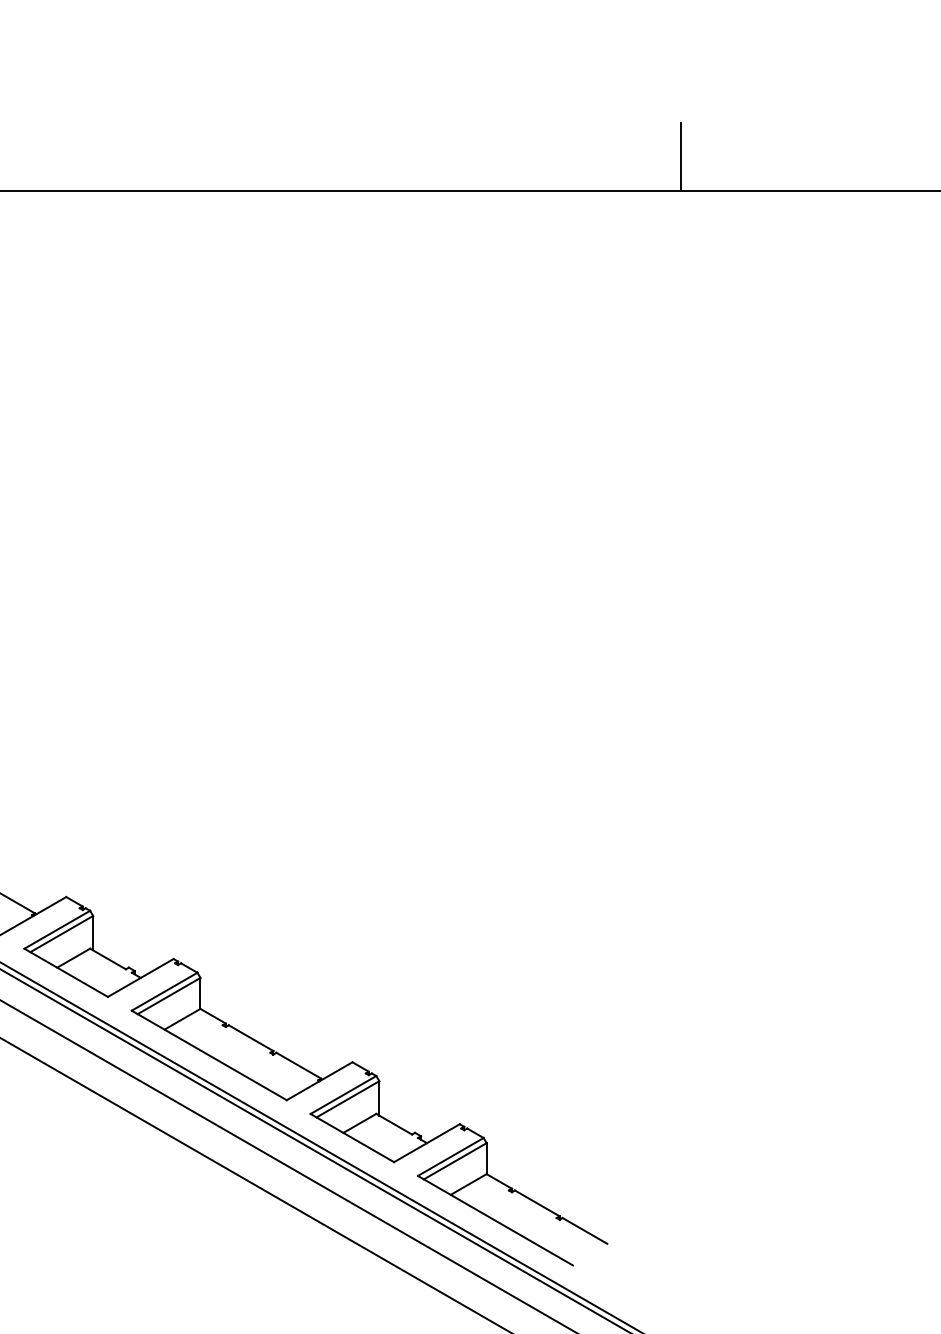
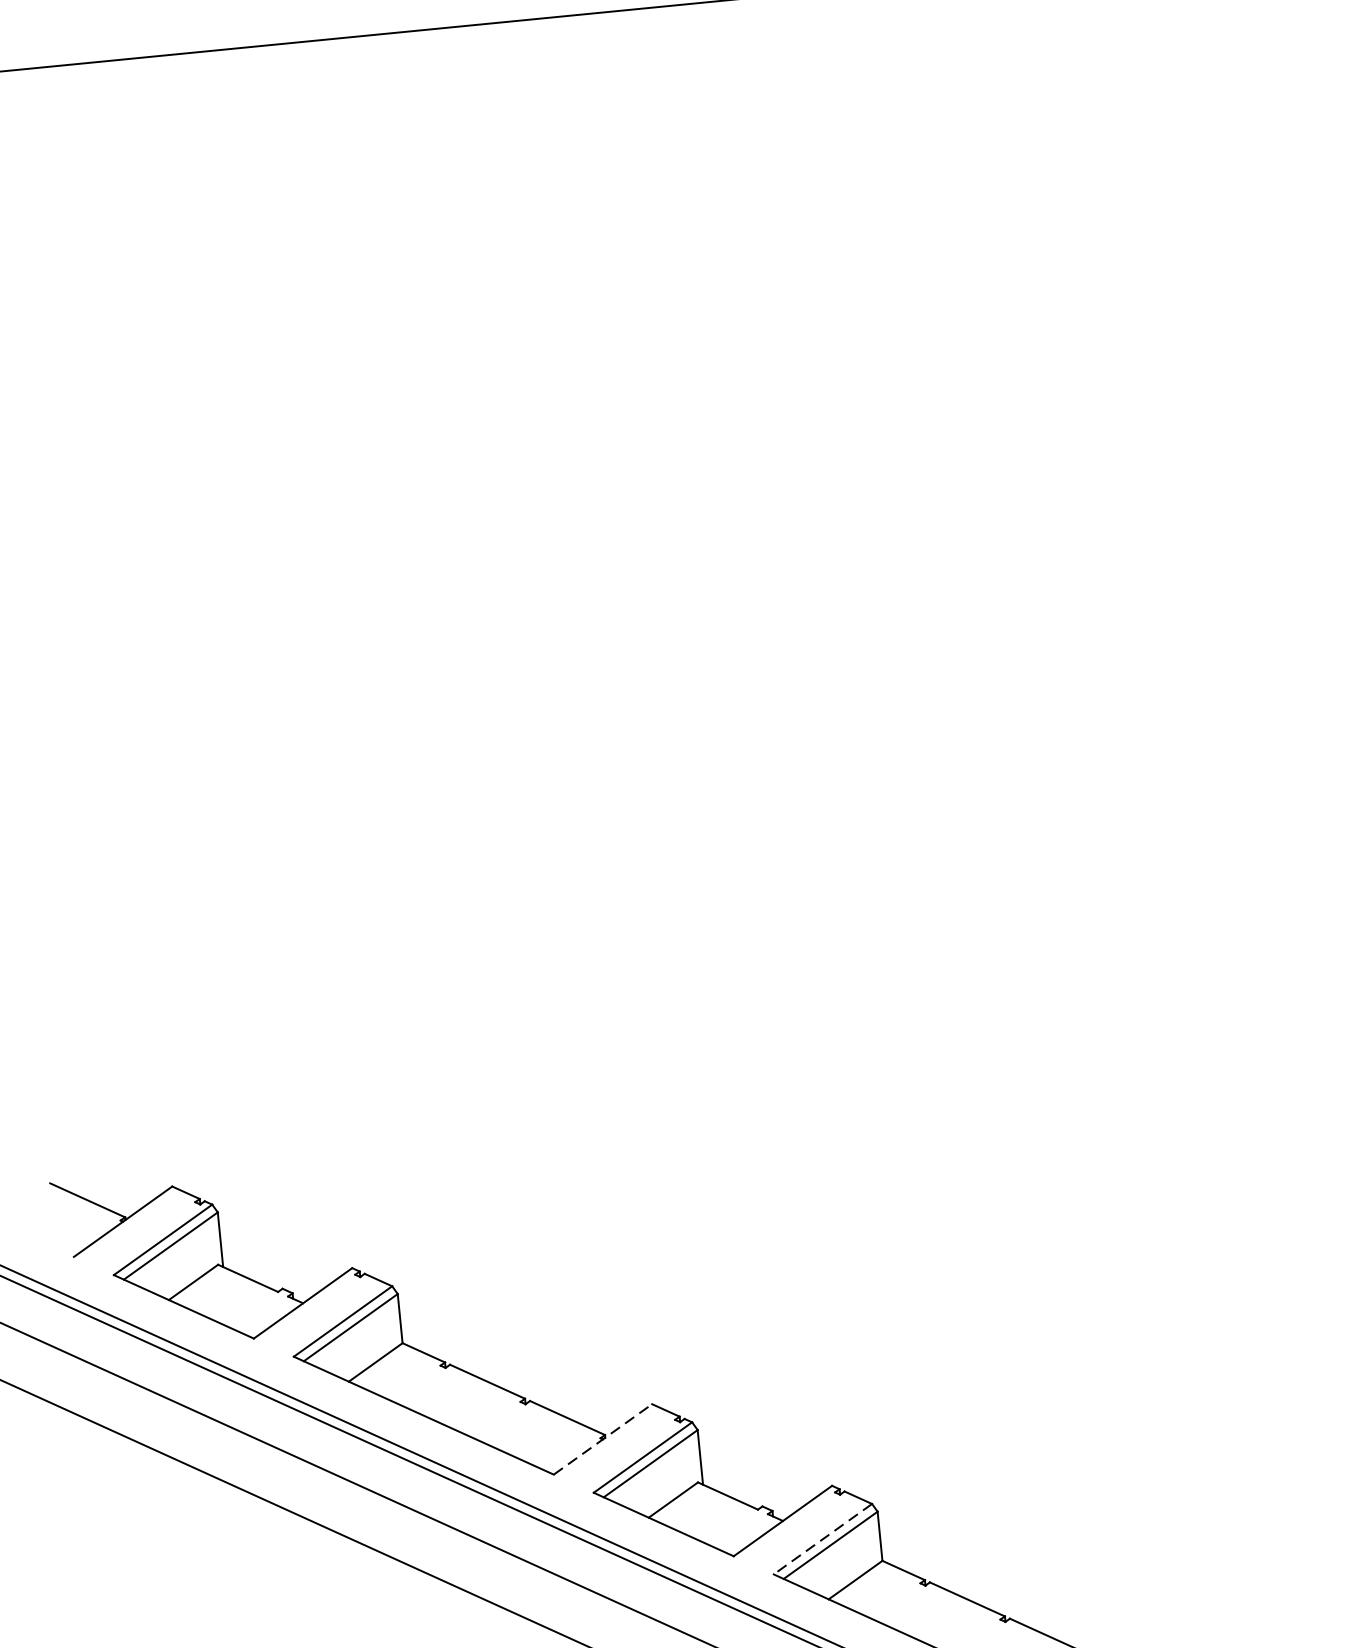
line: (319, 1081) -> (602, 1439), solid -> dashed
line: (450, 1156) -> (822, 1538), solid -> dashed

